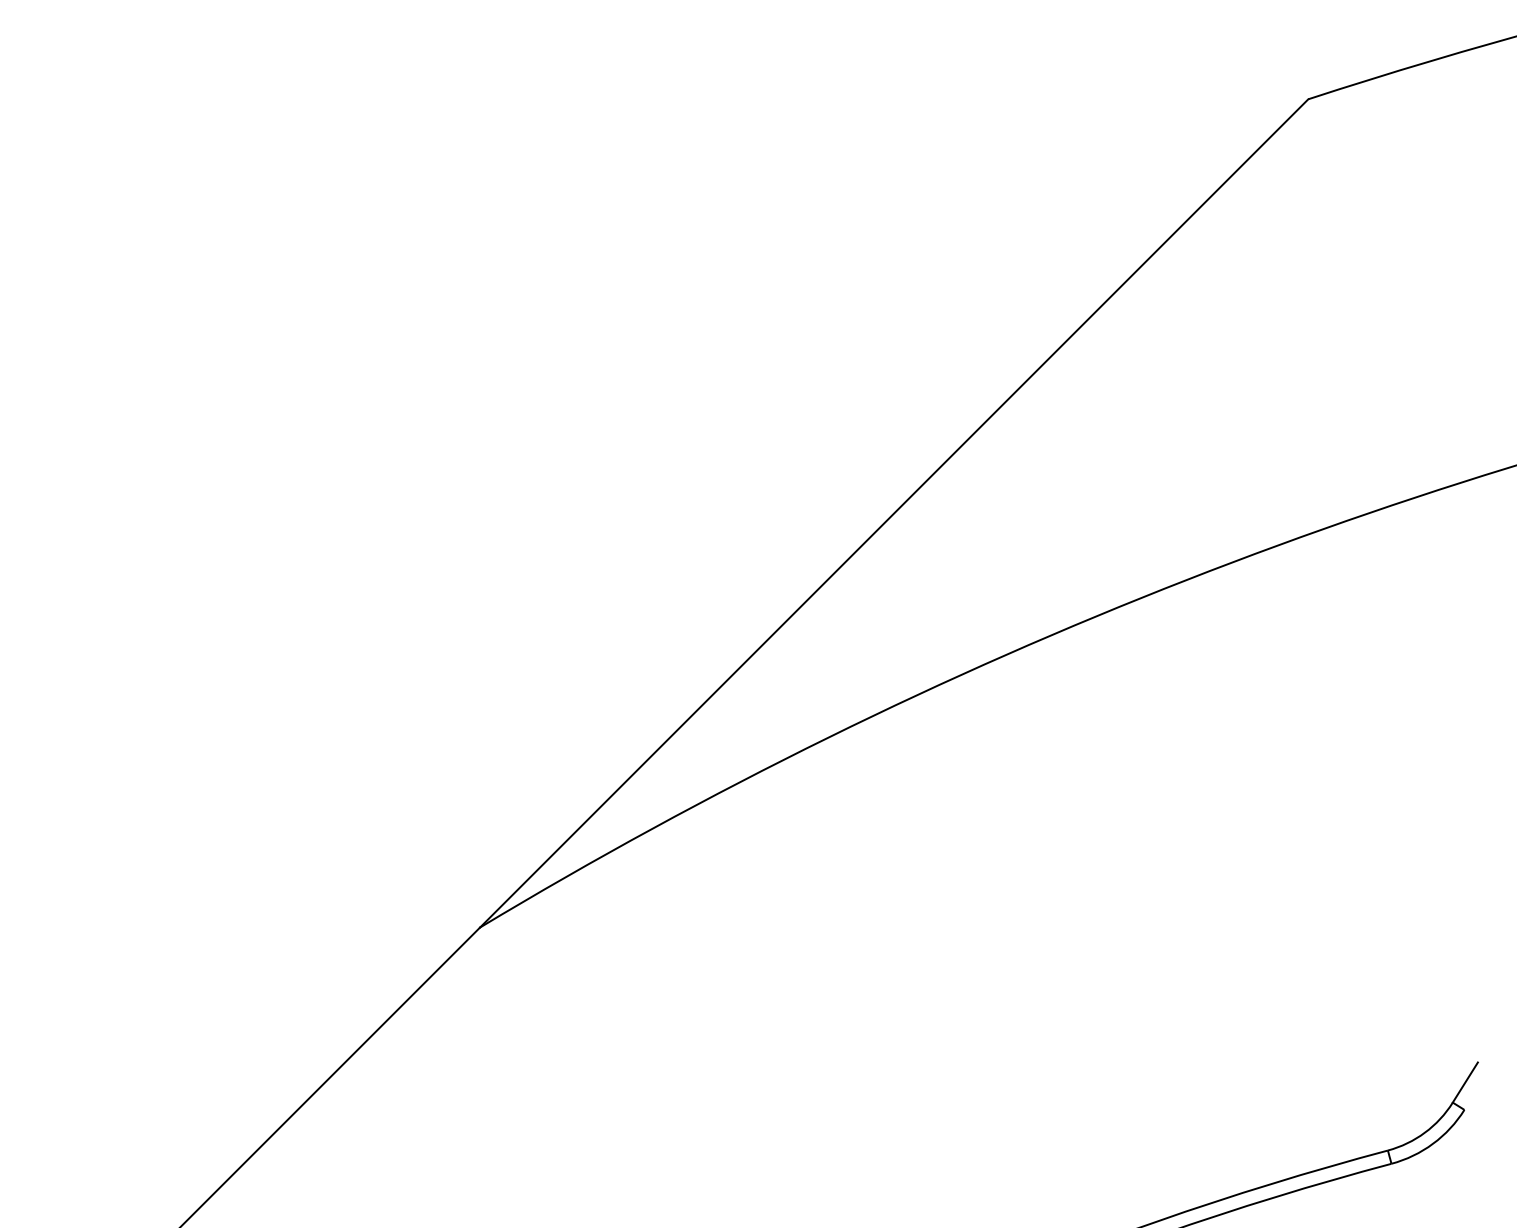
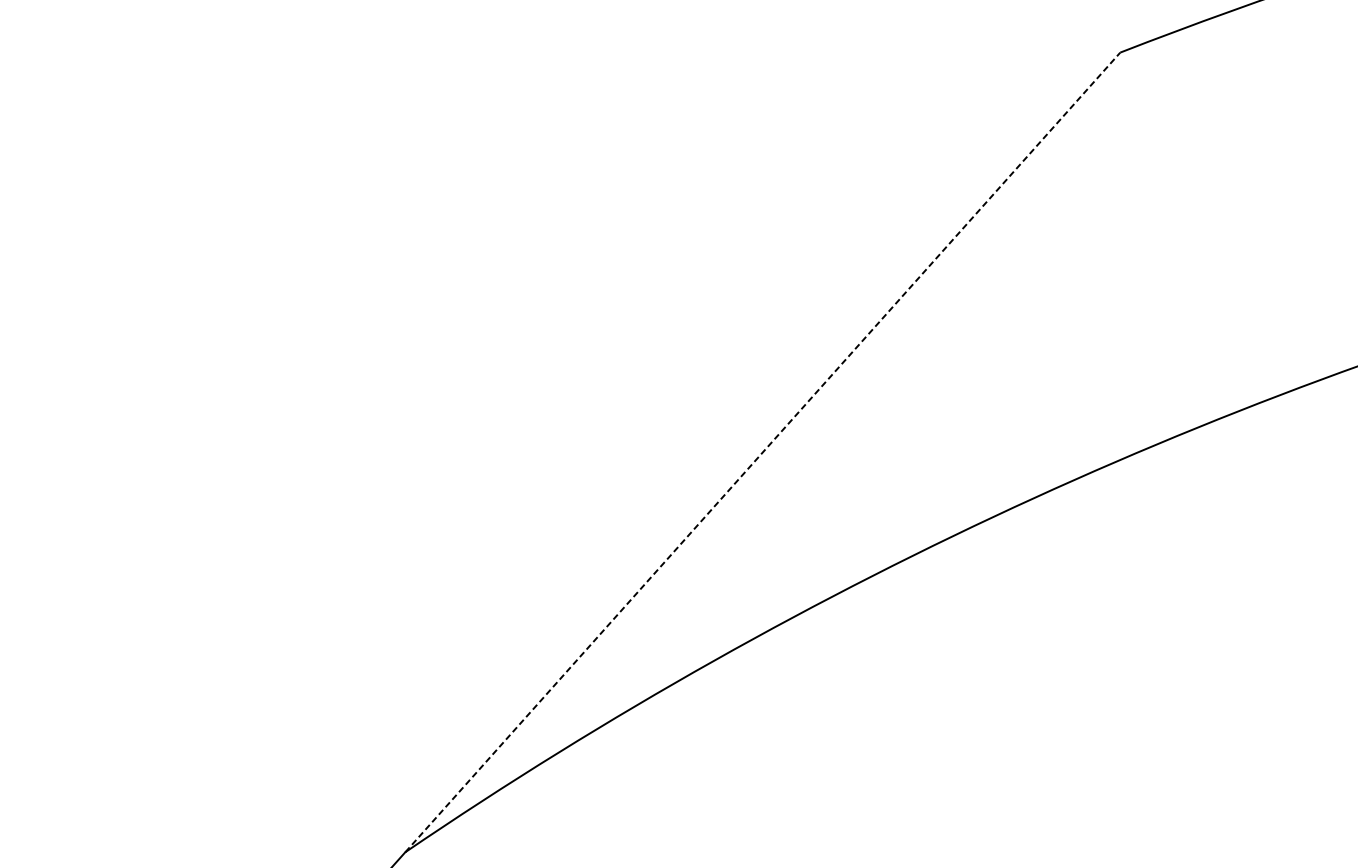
line: (894, 513) -> (763, 452), solid -> dashed

